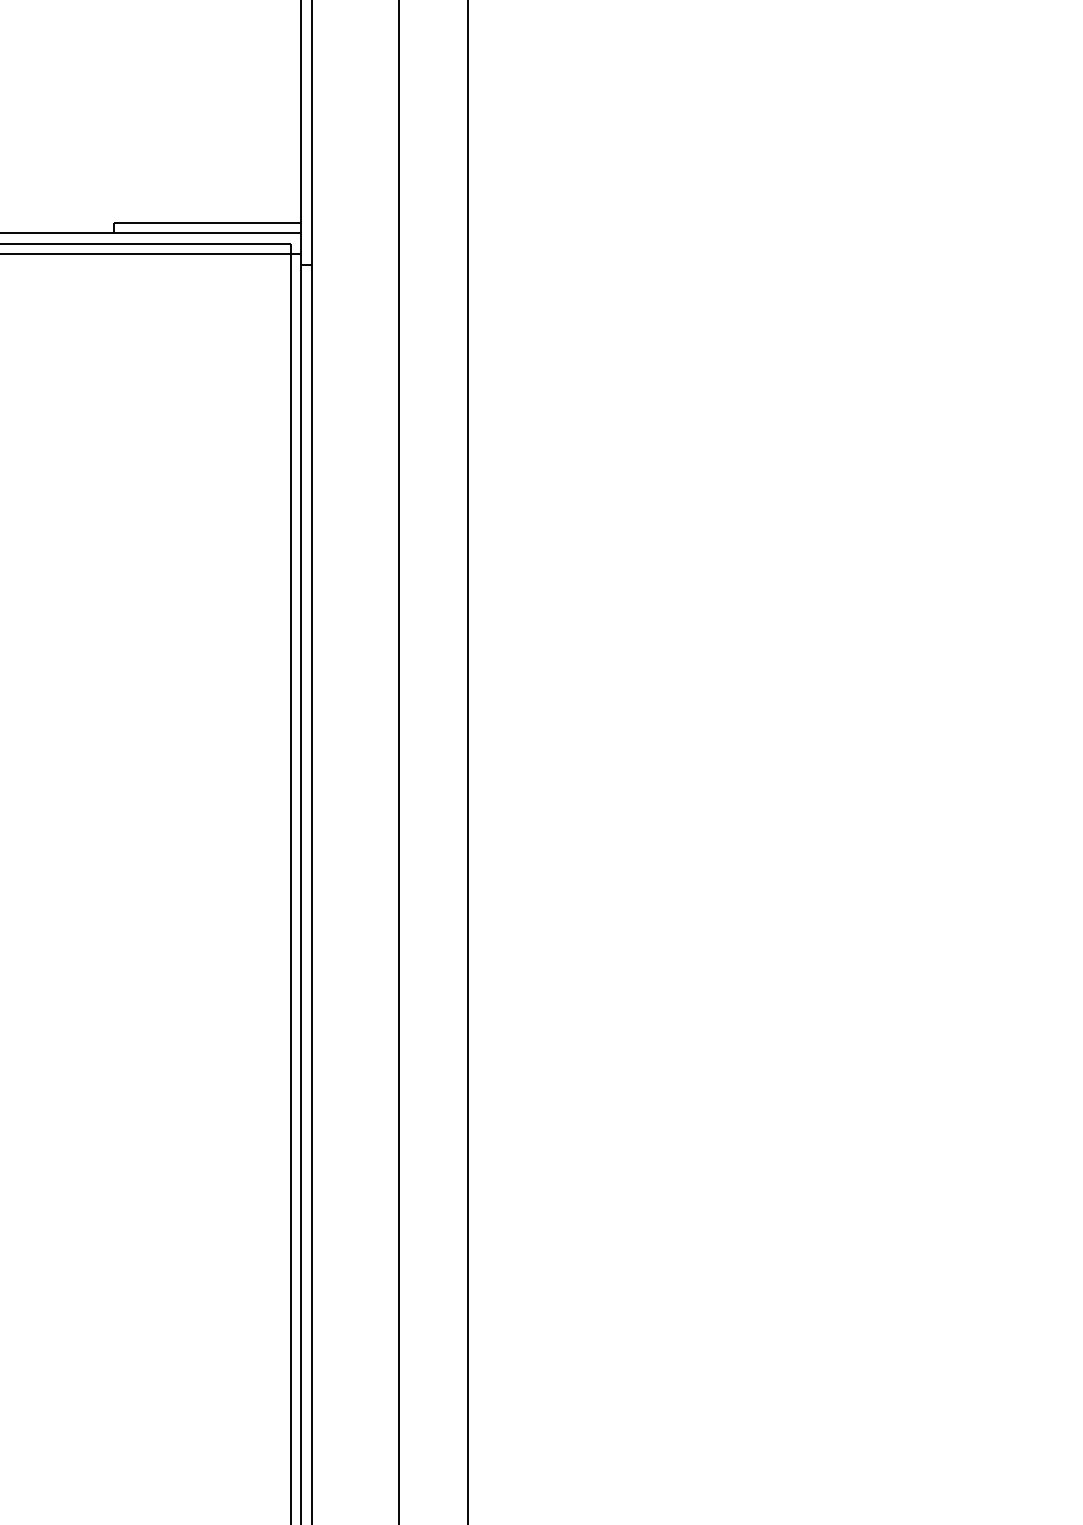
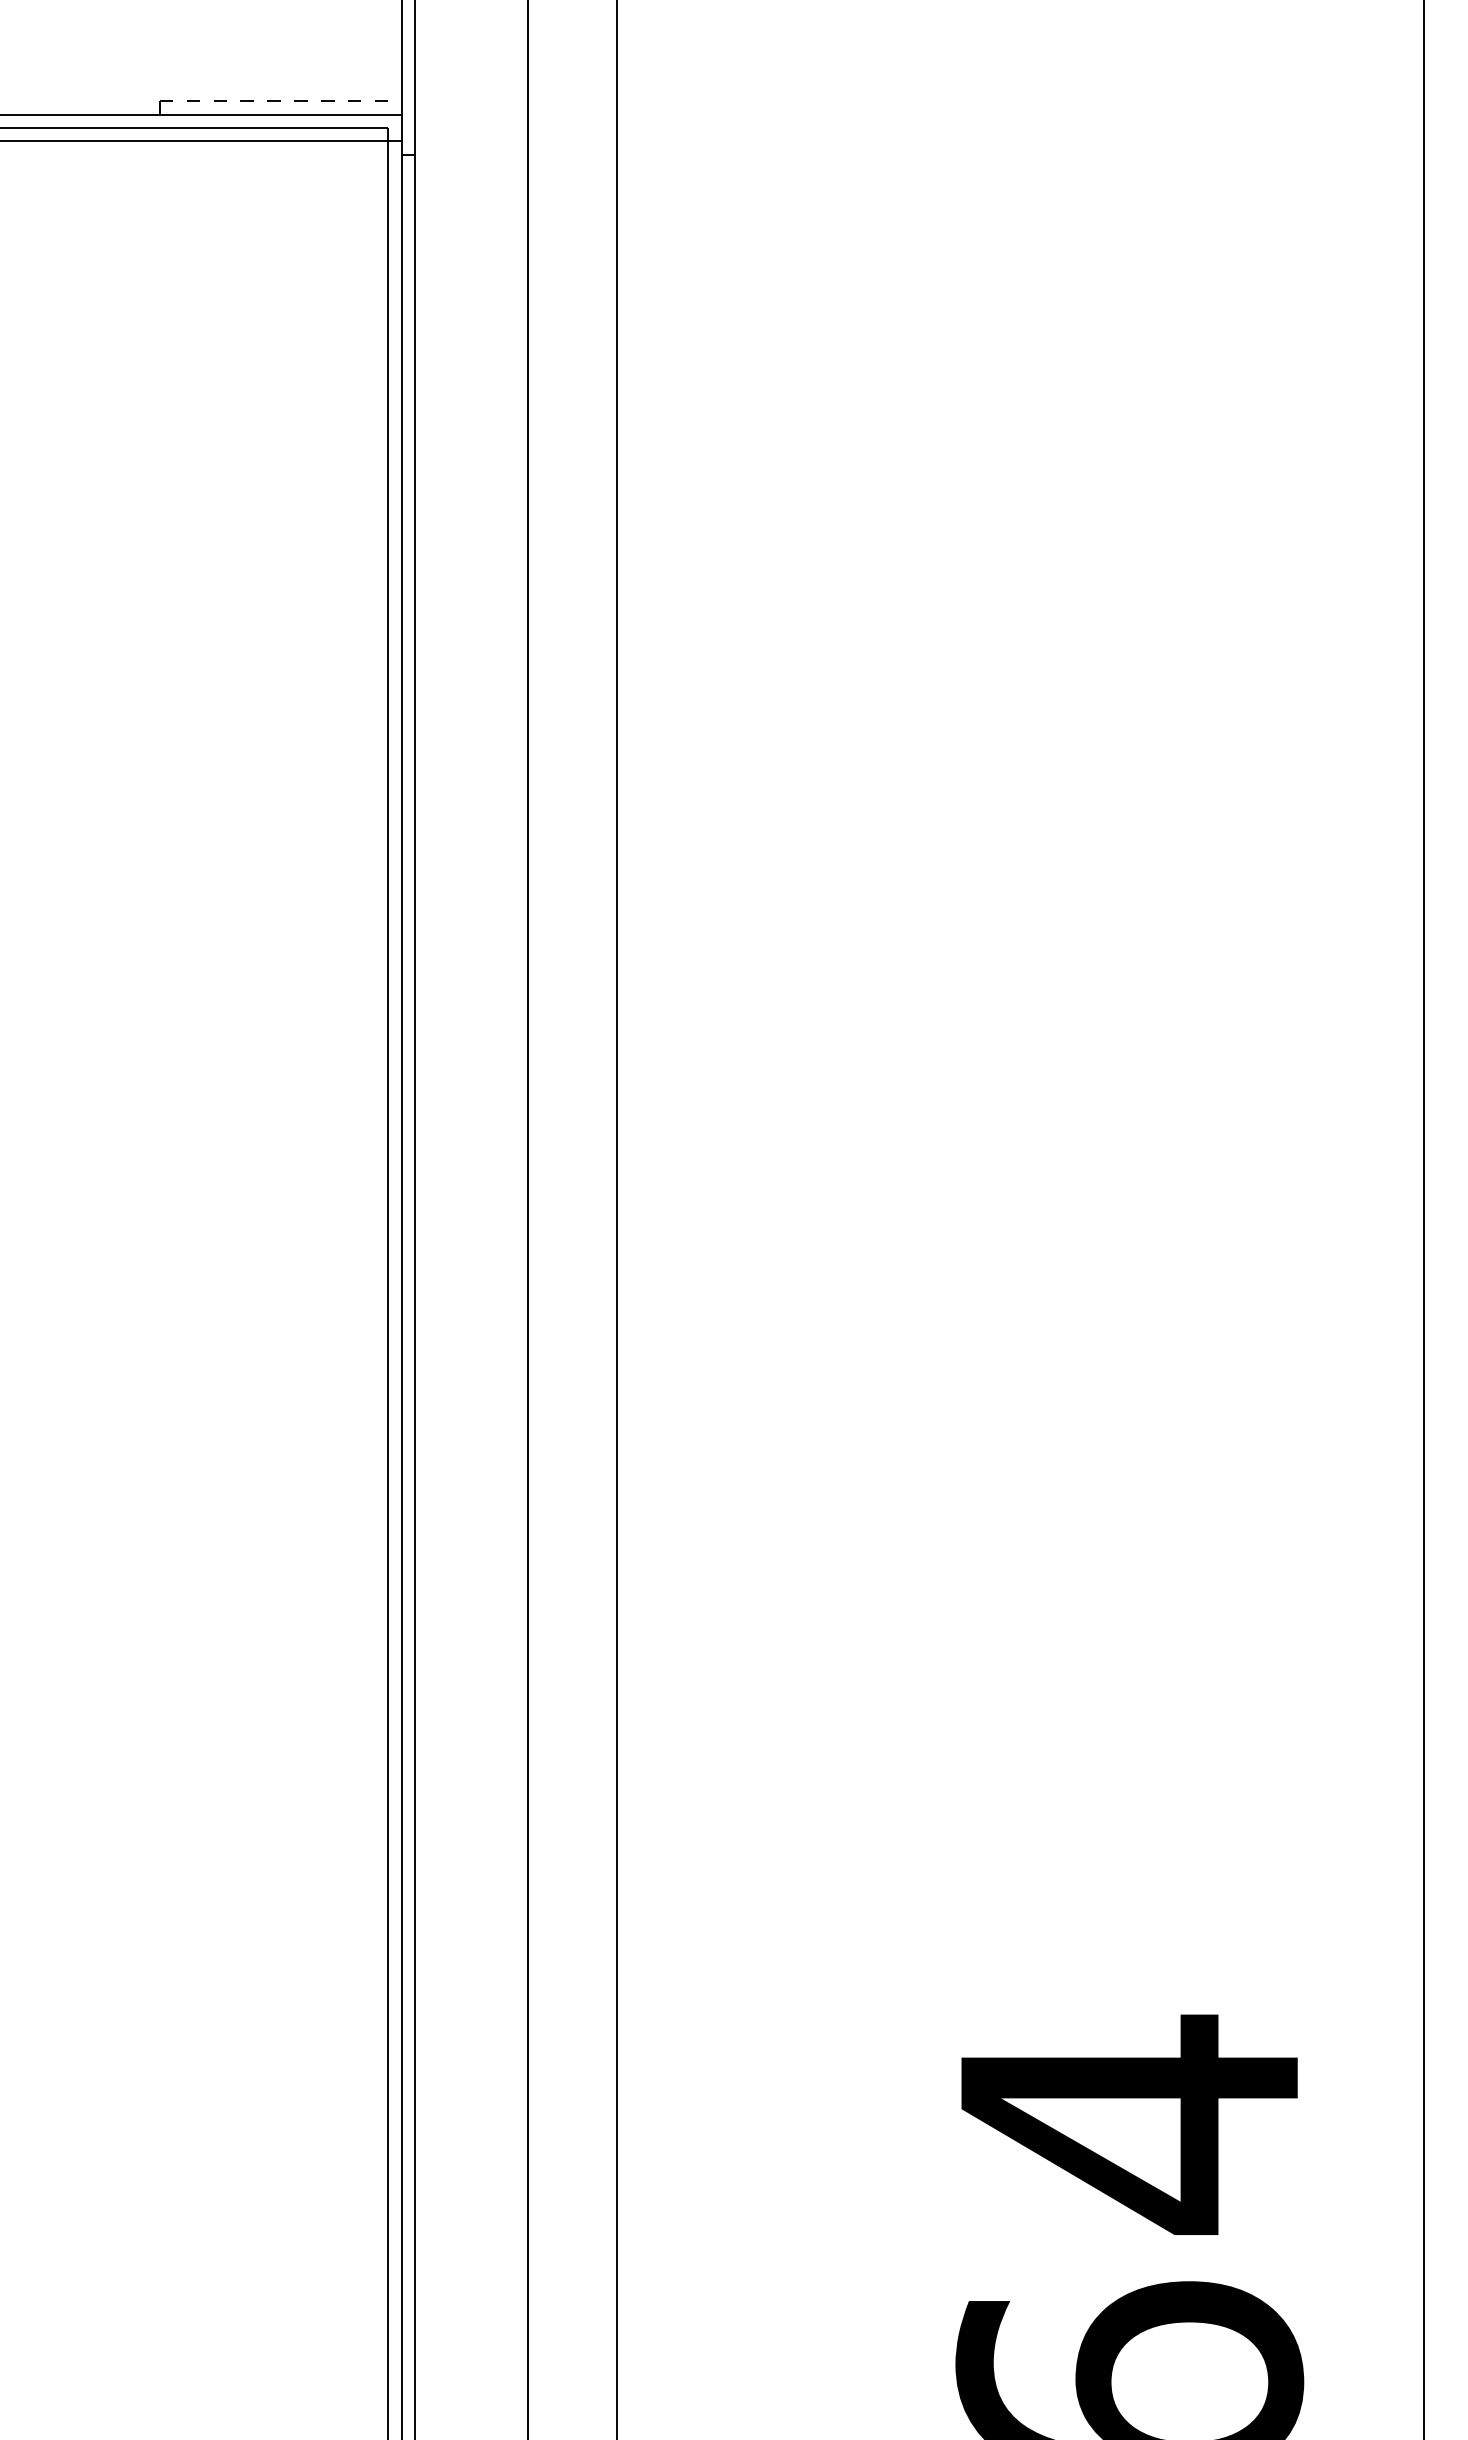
line: (208, 223) -> (281, 101), solid -> dashed

